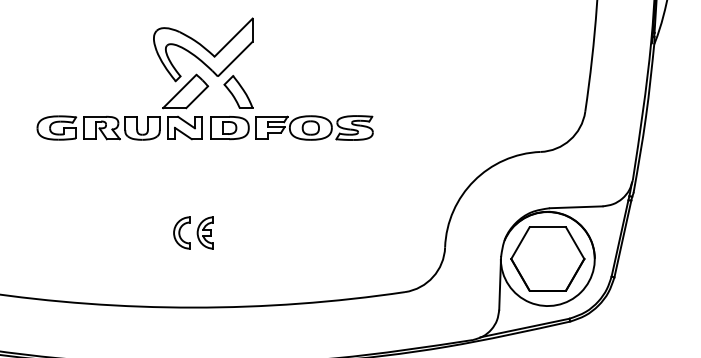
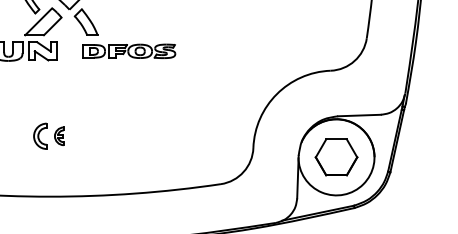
part: (291, 127) -> (129, 50), size x0.7
part: (204, 232) -> (58, 135), size x0.7
part: (547, 258) -> (336, 156), size x0.7

